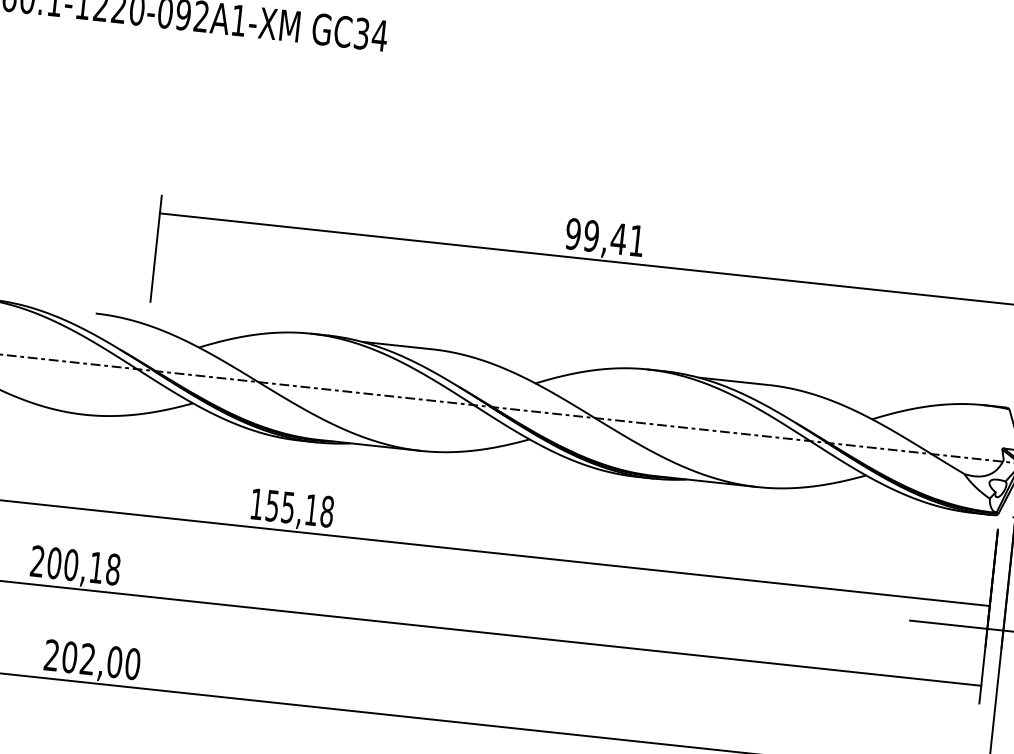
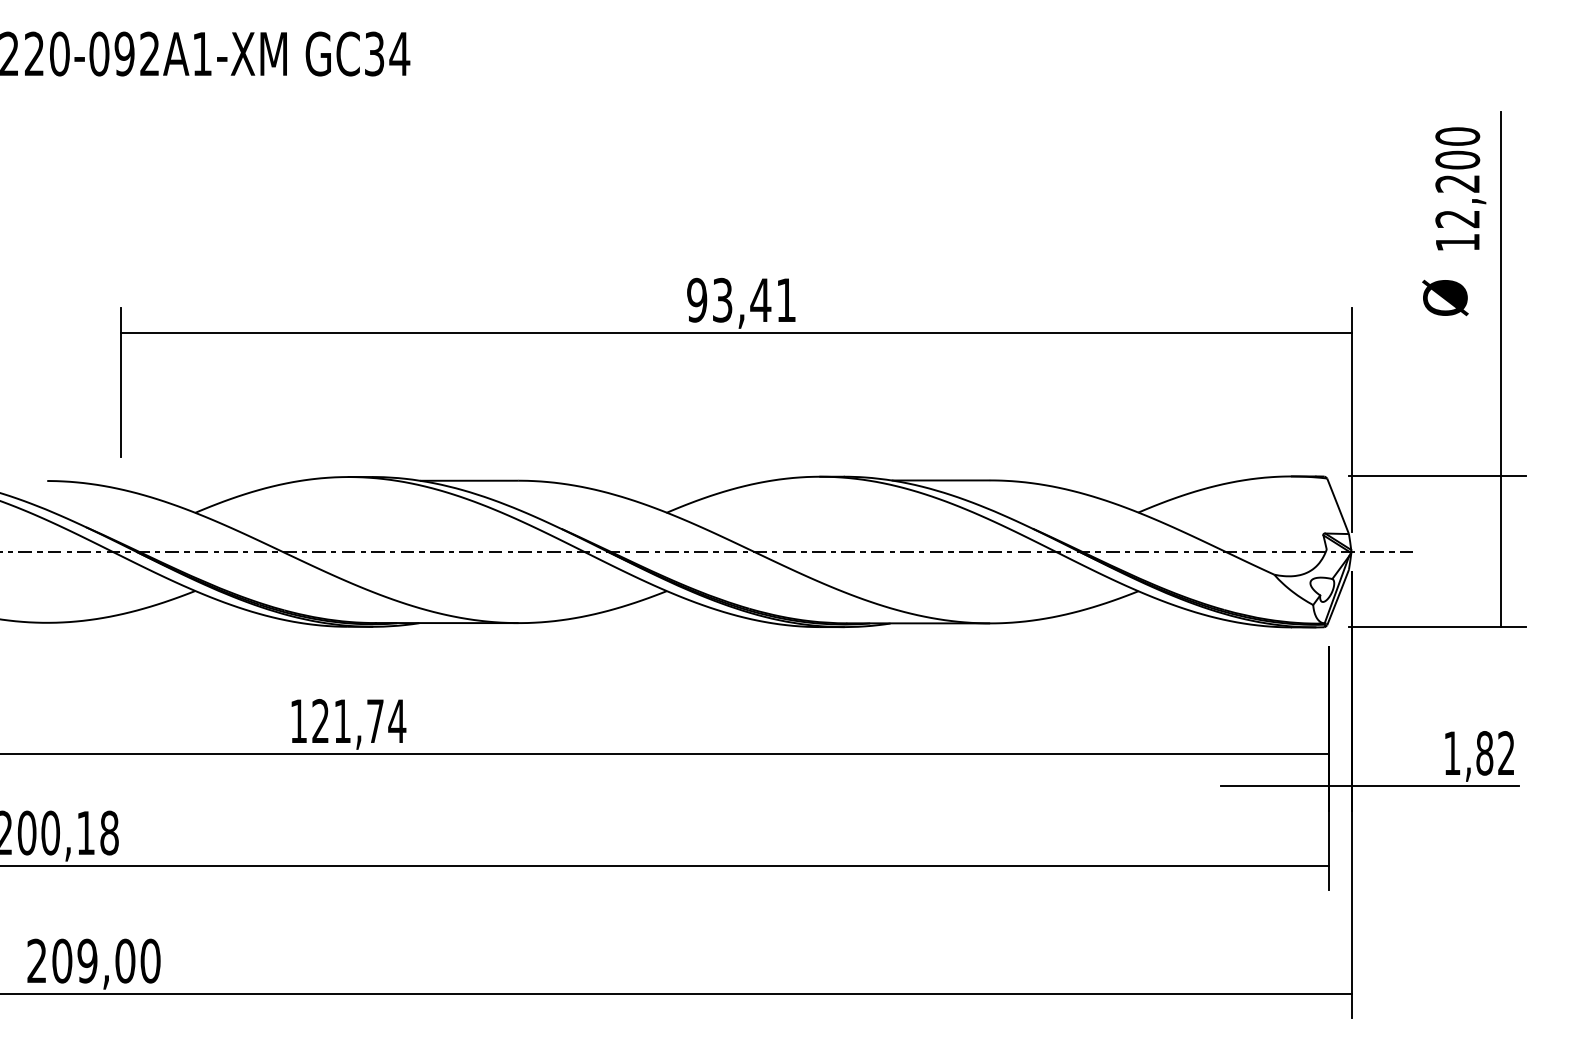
text: (591, 236) -> (722, 300), 99,41 -> 93,41
text: (300, 508) -> (359, 720), 155,18 -> 121,74
text: (87, 658) -> (87, 960), 202,00 -> 209,00

